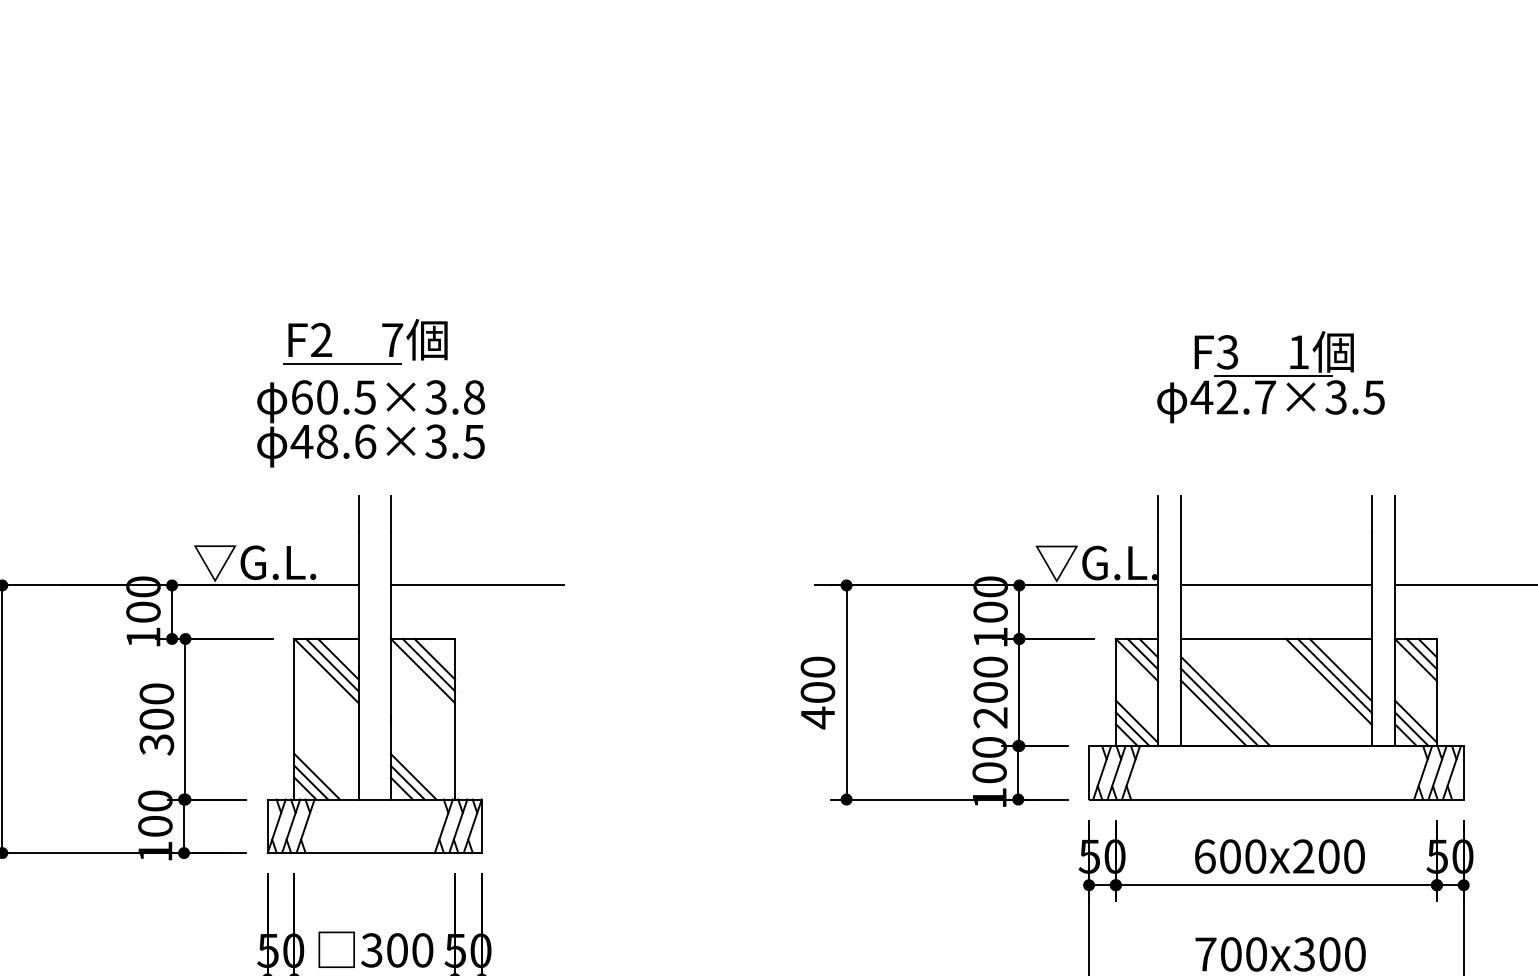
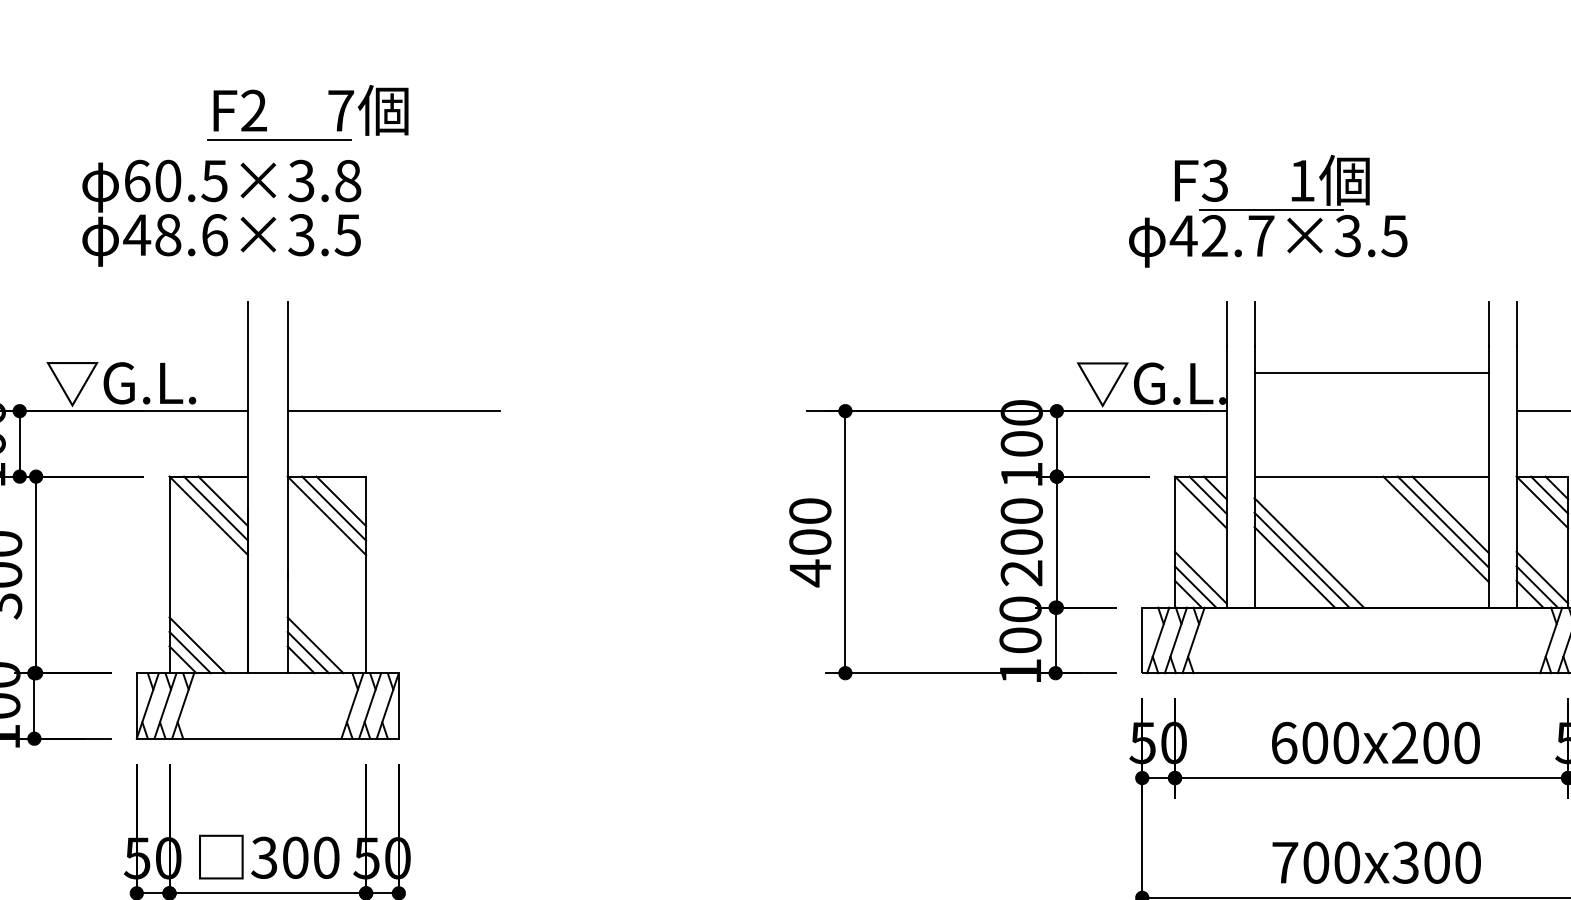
part: (365, 363) -> (307, 139), moved
part: (1270, 377) -> (1267, 211), moved
text: (370, 423) -> (221, 212), moved
line: (1276, 585) -> (1371, 373), moved

